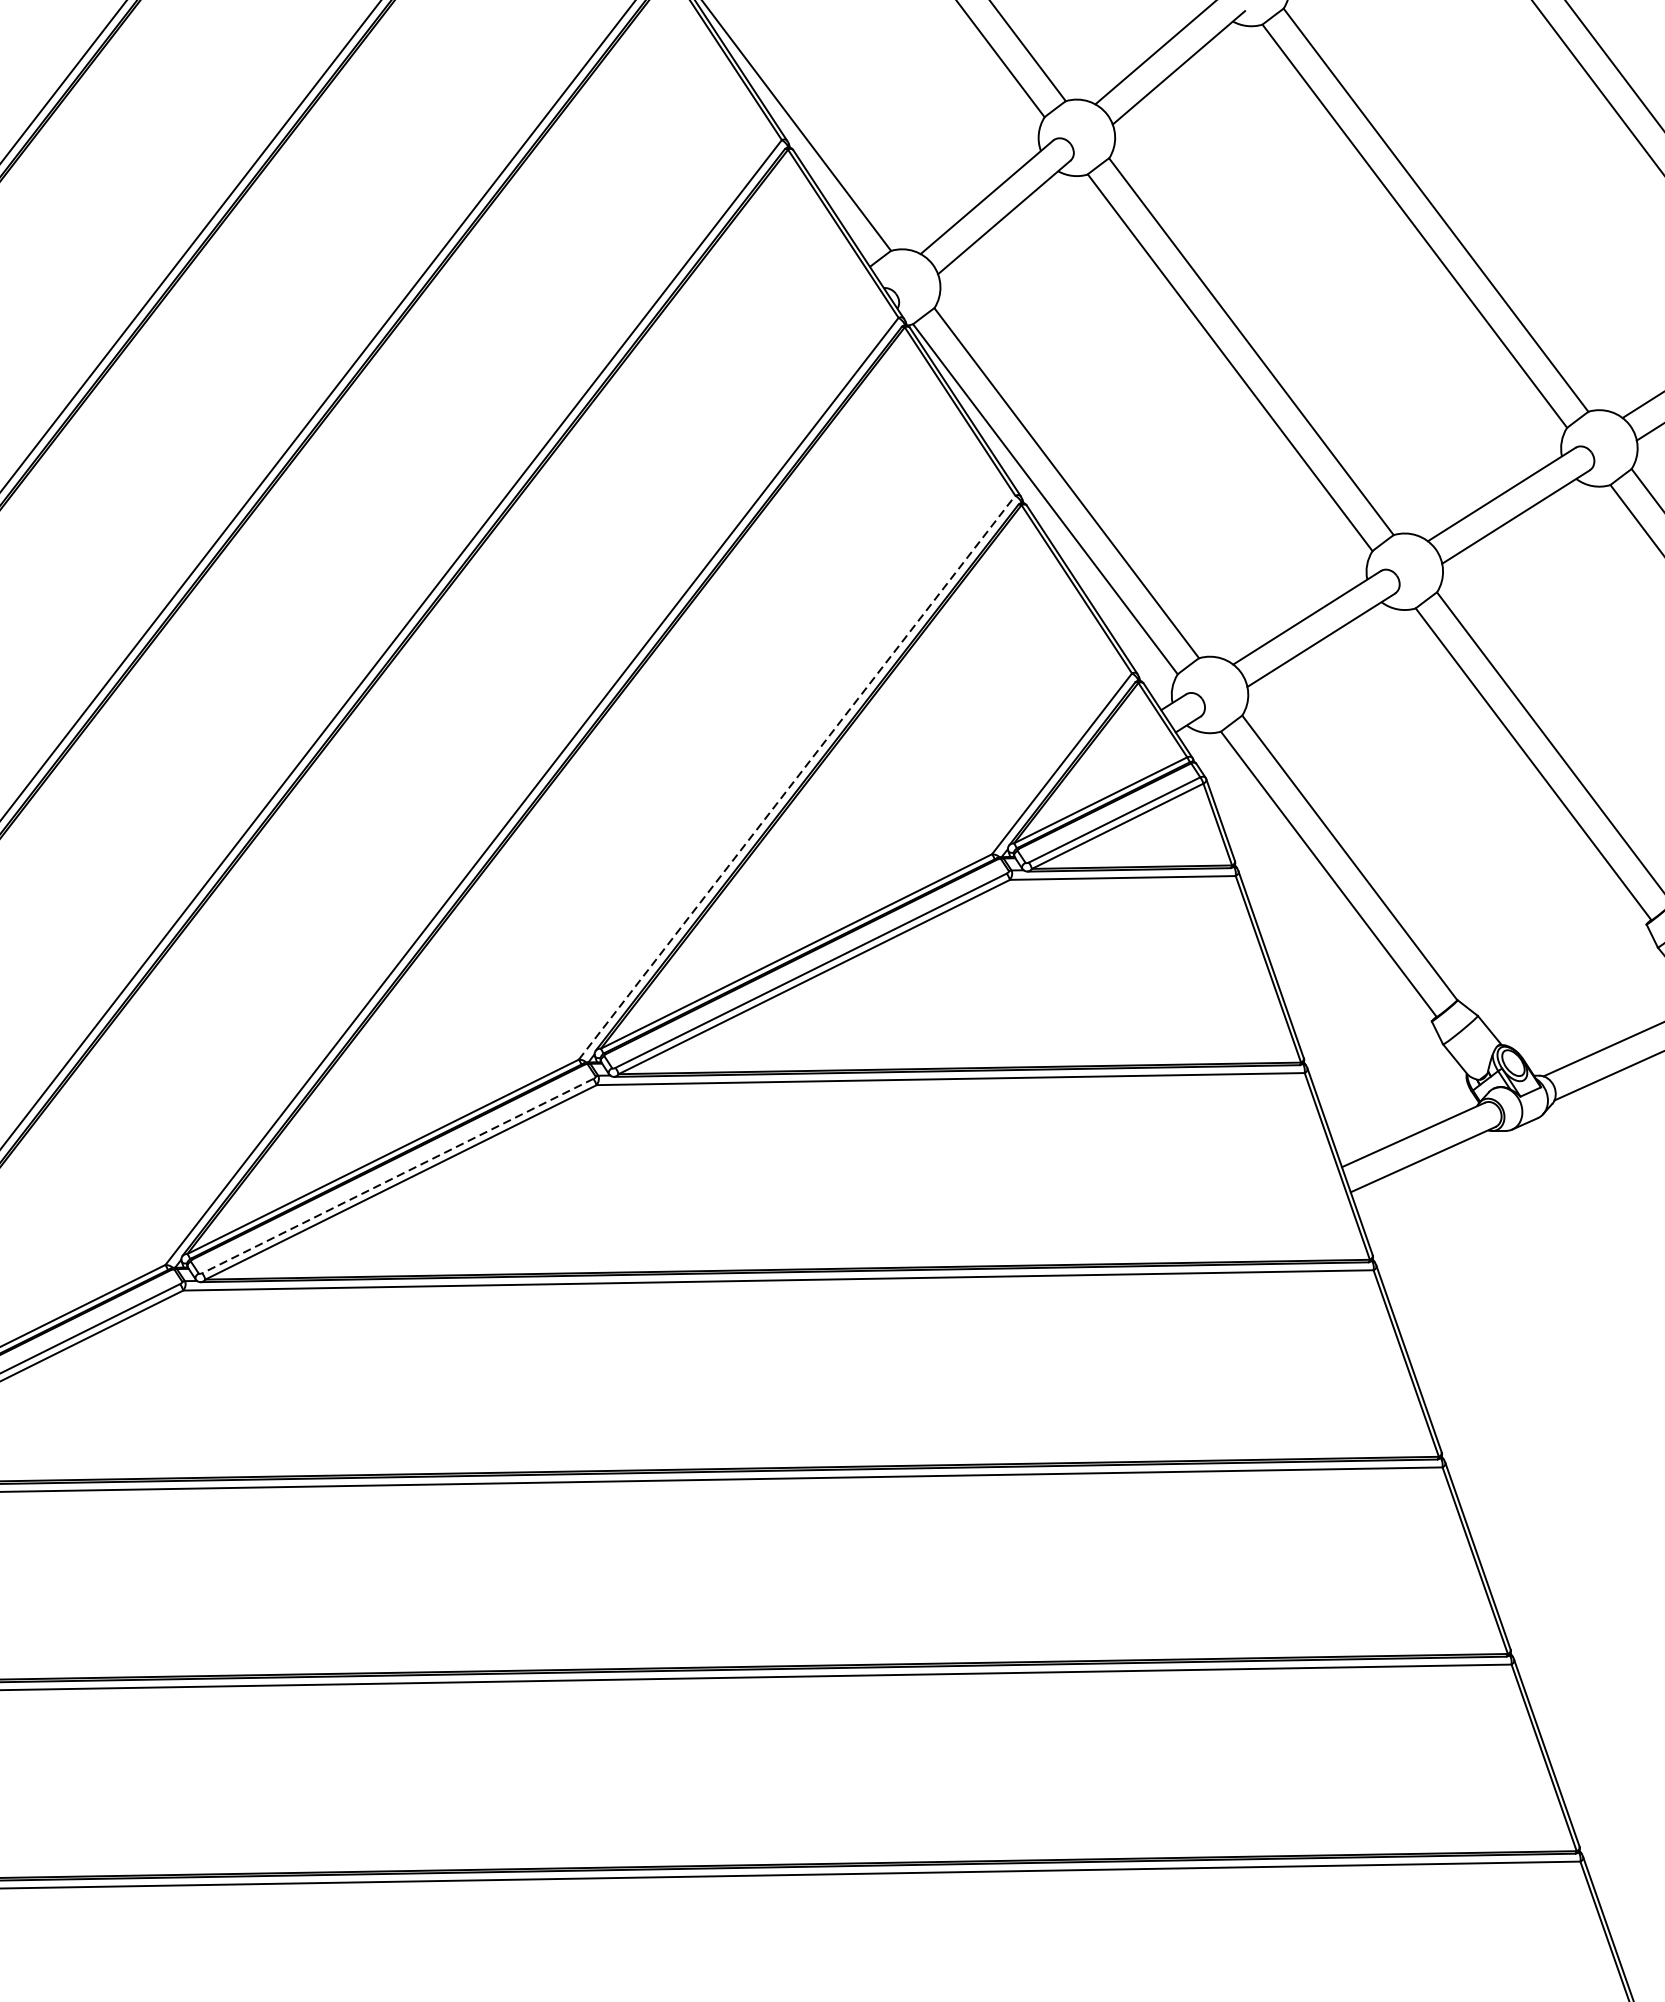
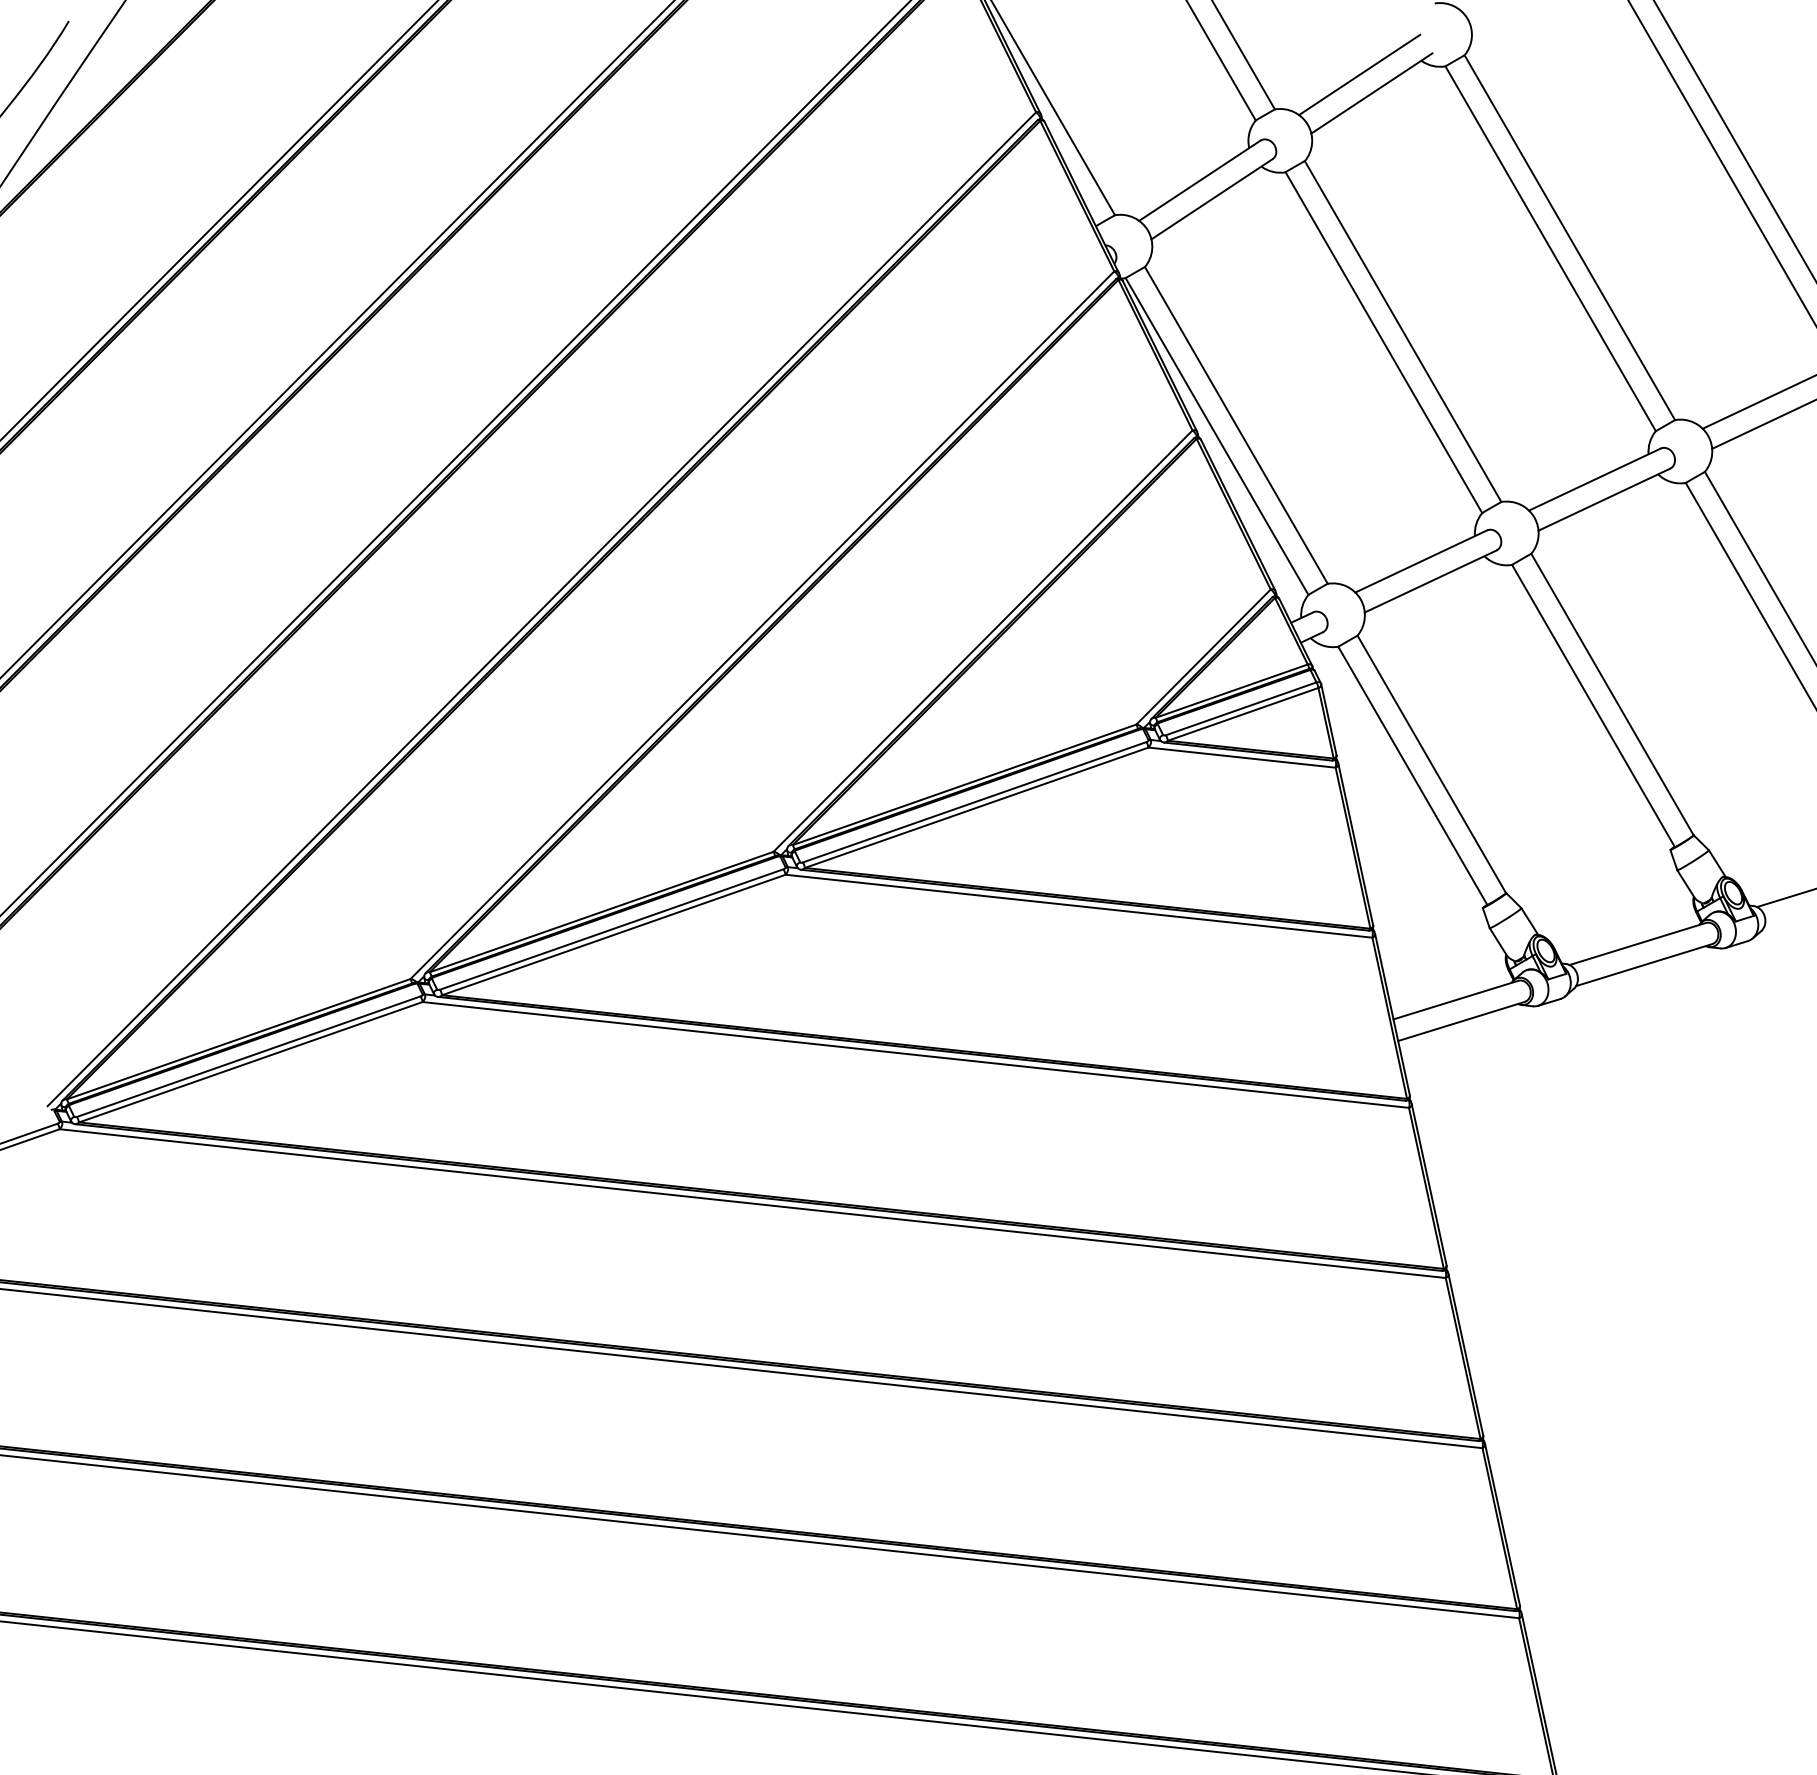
line: (797, 776) -> (983, 640), dashed -> solid
line: (397, 1176) -> (611, 929), dashed -> solid

